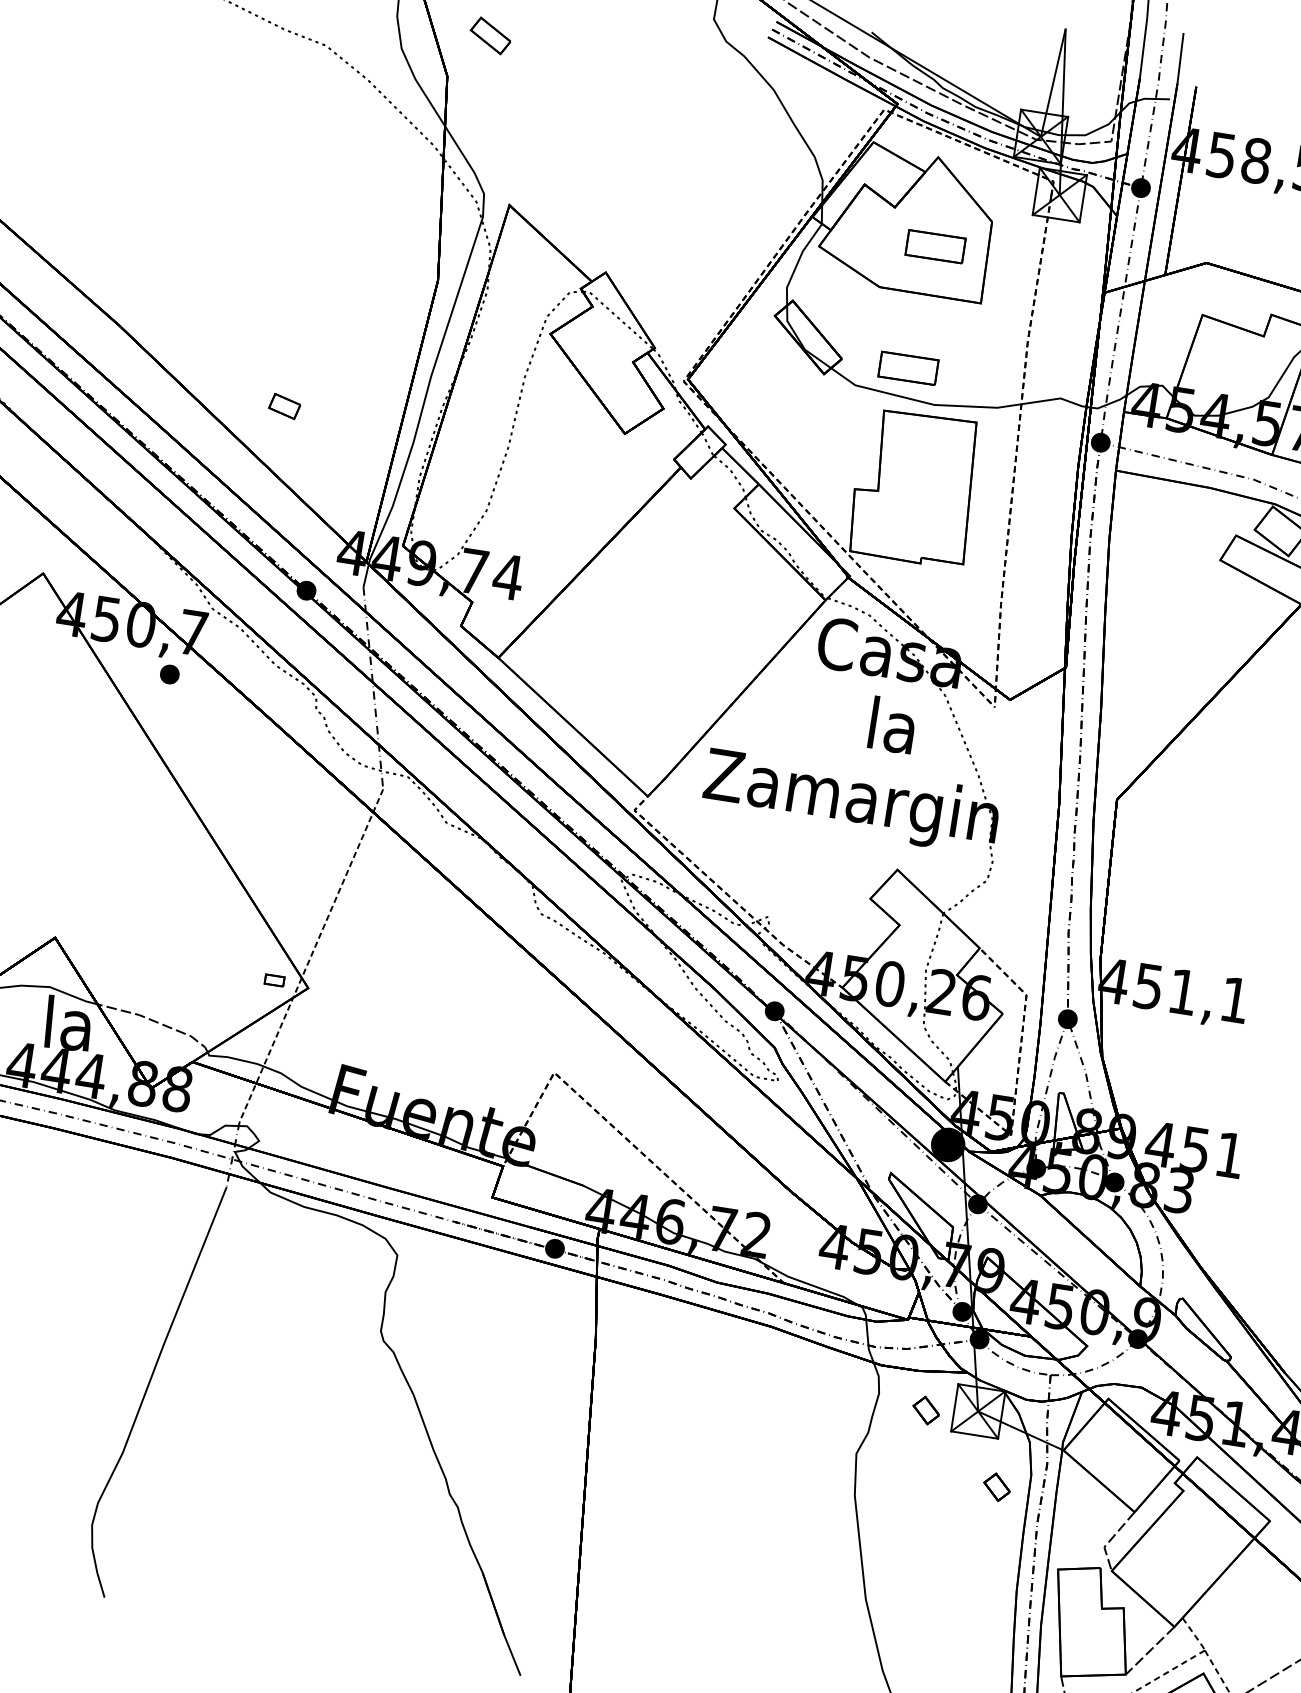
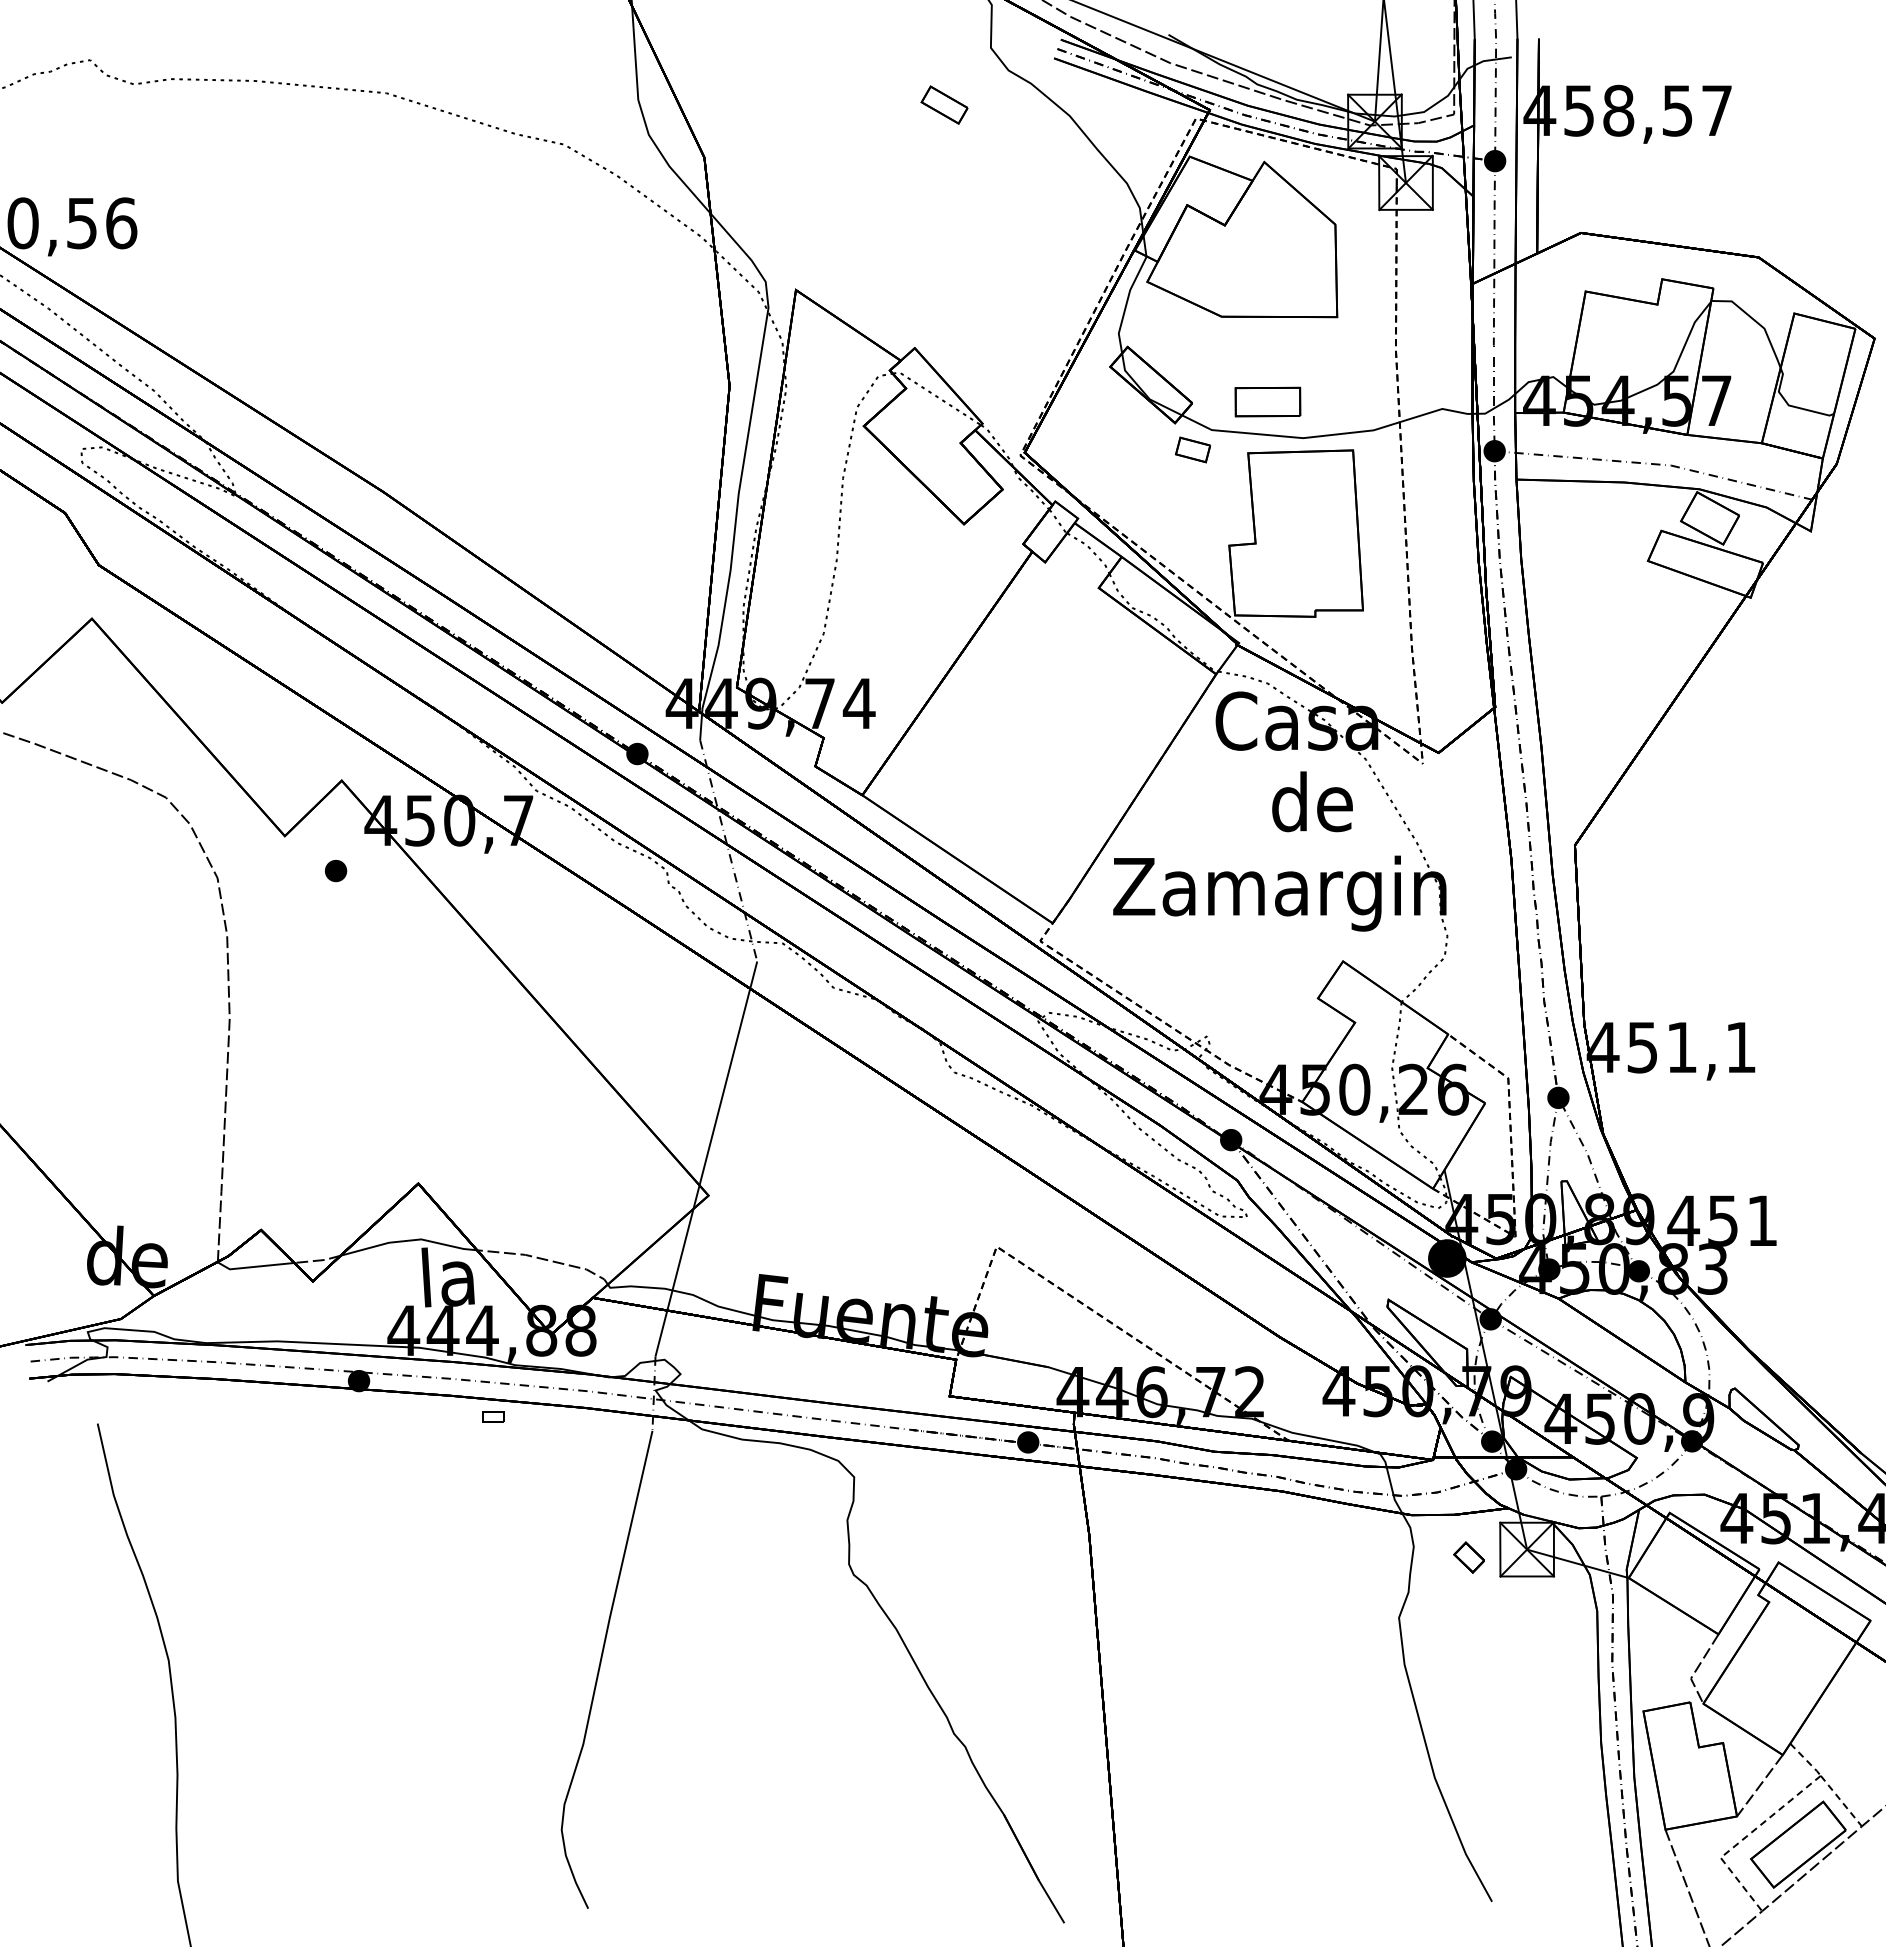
part: (490, 35) -> (944, 104), moved
part: (935, 246) -> (1276, 261), removed
part: (284, 405) -> (1192, 449), moved
part: (170, 674) -> (336, 870), moved
text: (892, 725) -> (1312, 801), la -> de
line: (311, 955) -> (706, 1158), dashed -> solid
part: (274, 980) -> (493, 1416), moved
part: (996, 1487) -> (1560, 1630), removed

